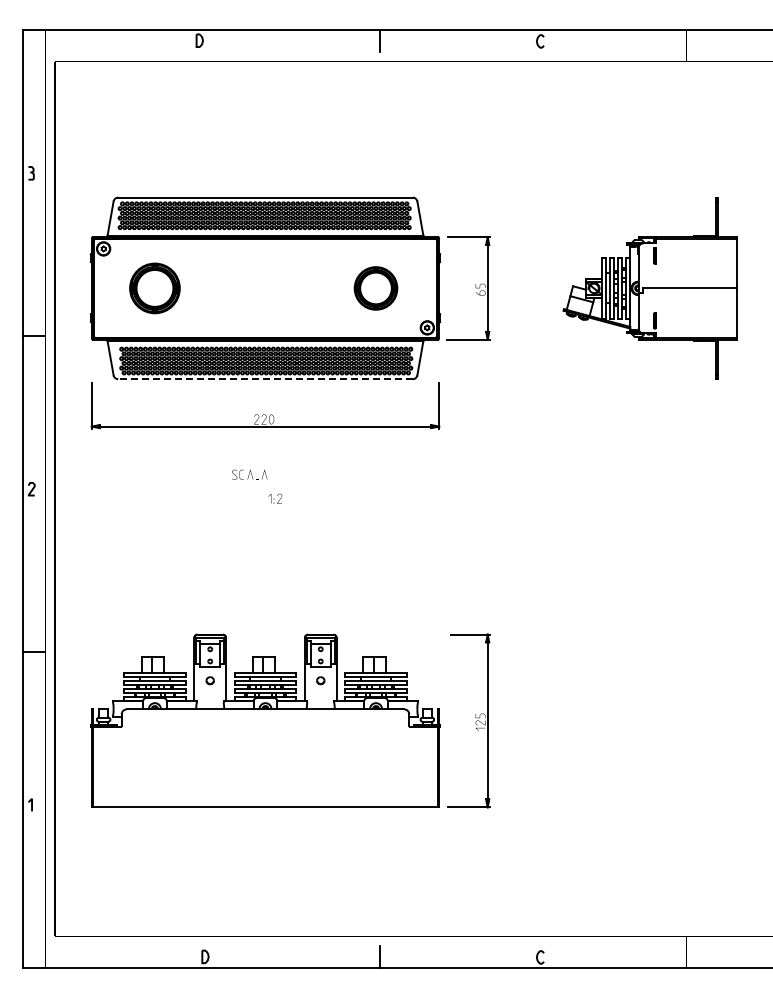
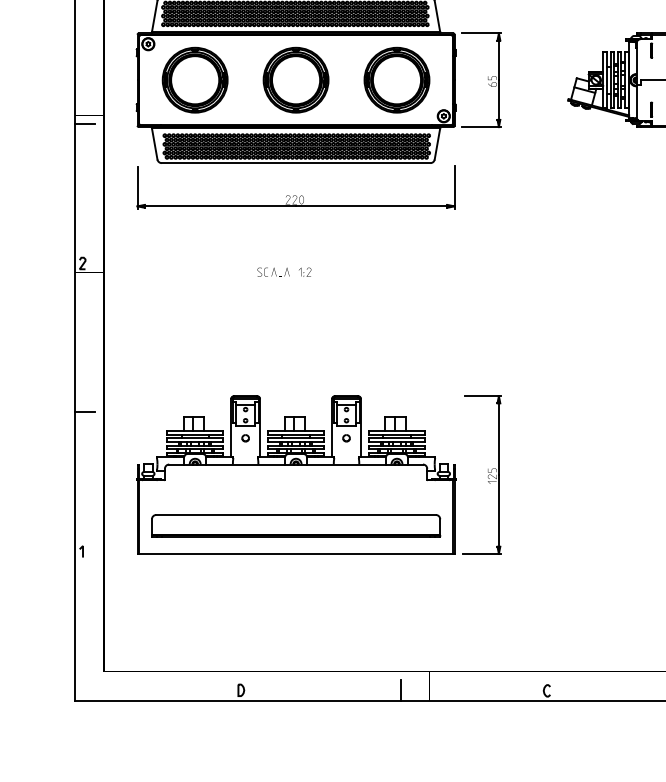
part: (154, 288) -> (194, 80), size x1.43
part: (265, 288) -> (296, 80), added
part: (375, 288) -> (396, 80), size x1.67
line: (264, 379) -> (295, 163), dashed -> solid
part: (249, 474) -> (273, 271), moved
part: (265, 775) -> (296, 524), added

